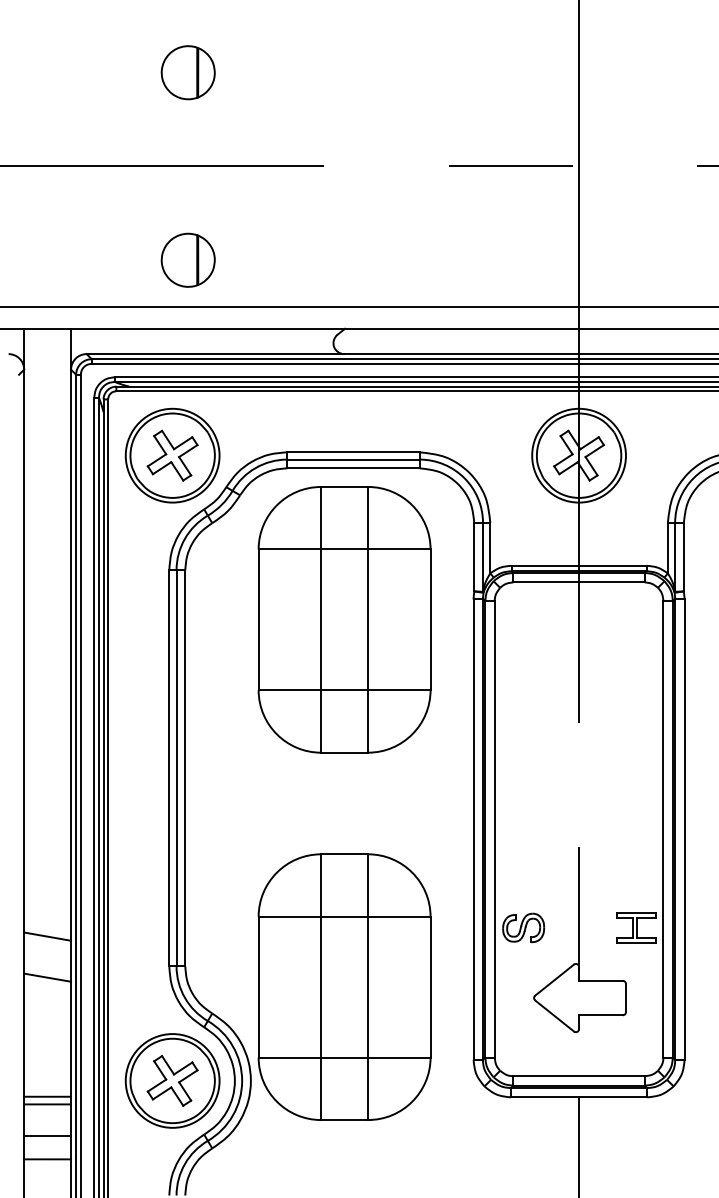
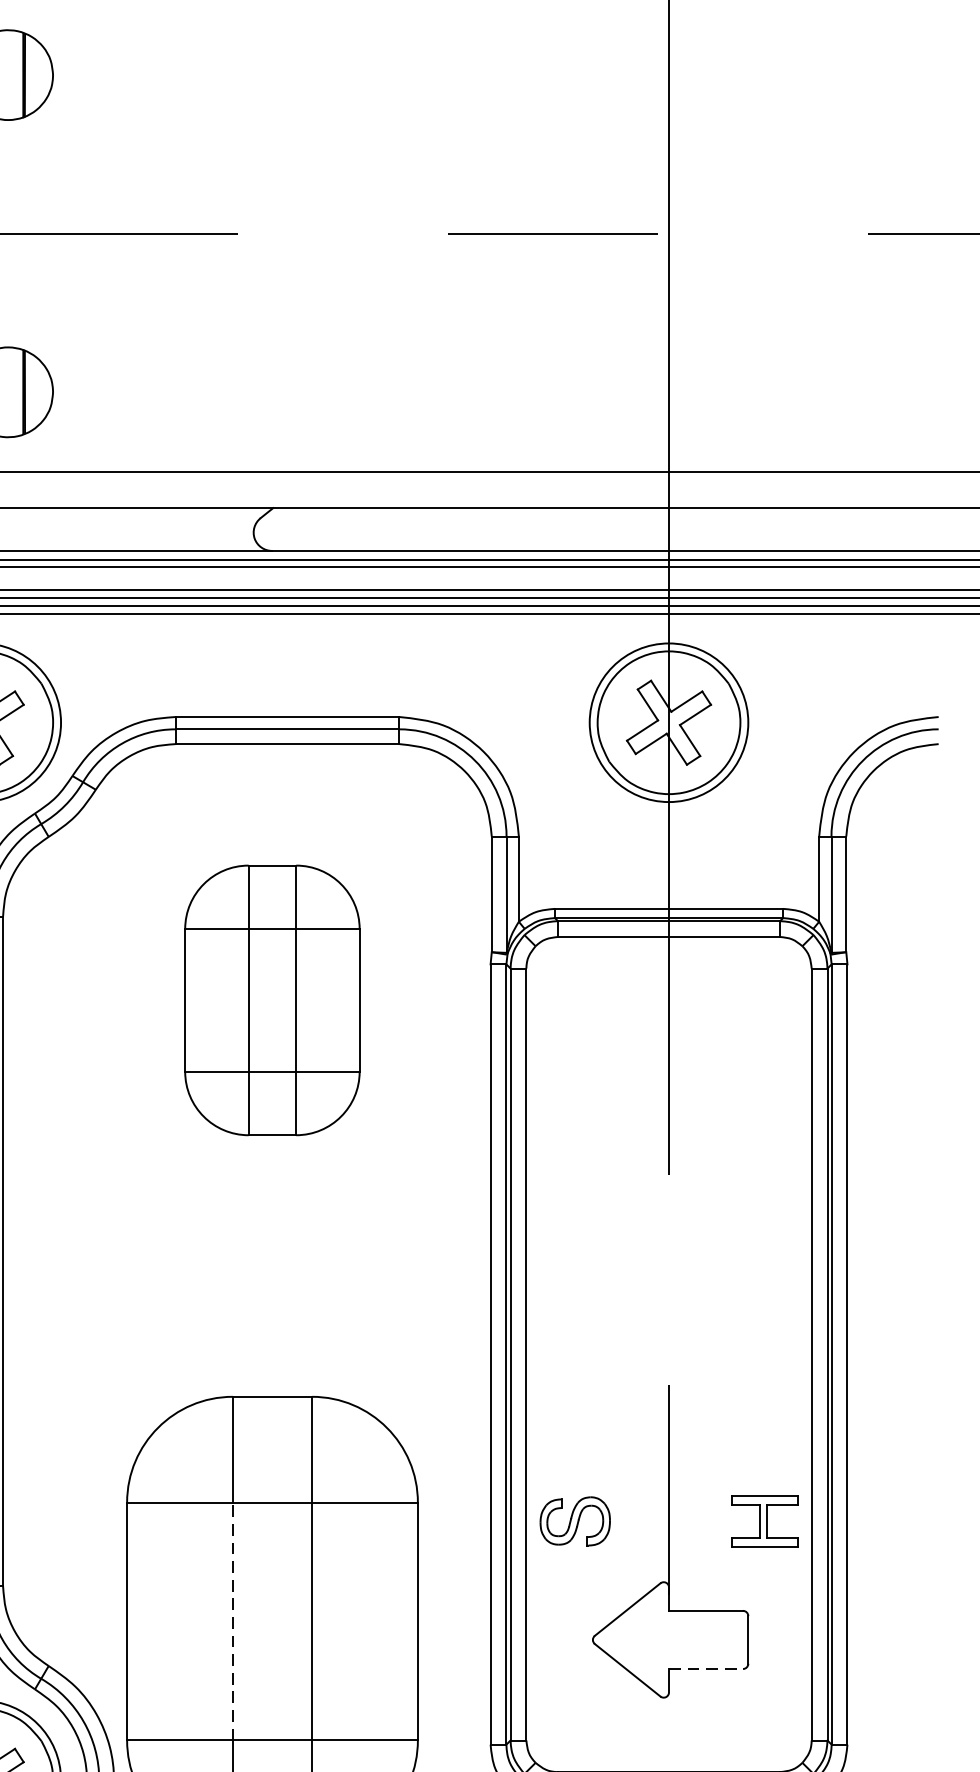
part: (344, 619) -> (272, 999), size x0.6
line: (321, 986) -> (233, 1620), solid -> dashed
line: (600, 1015) -> (705, 1669), solid -> dashed

